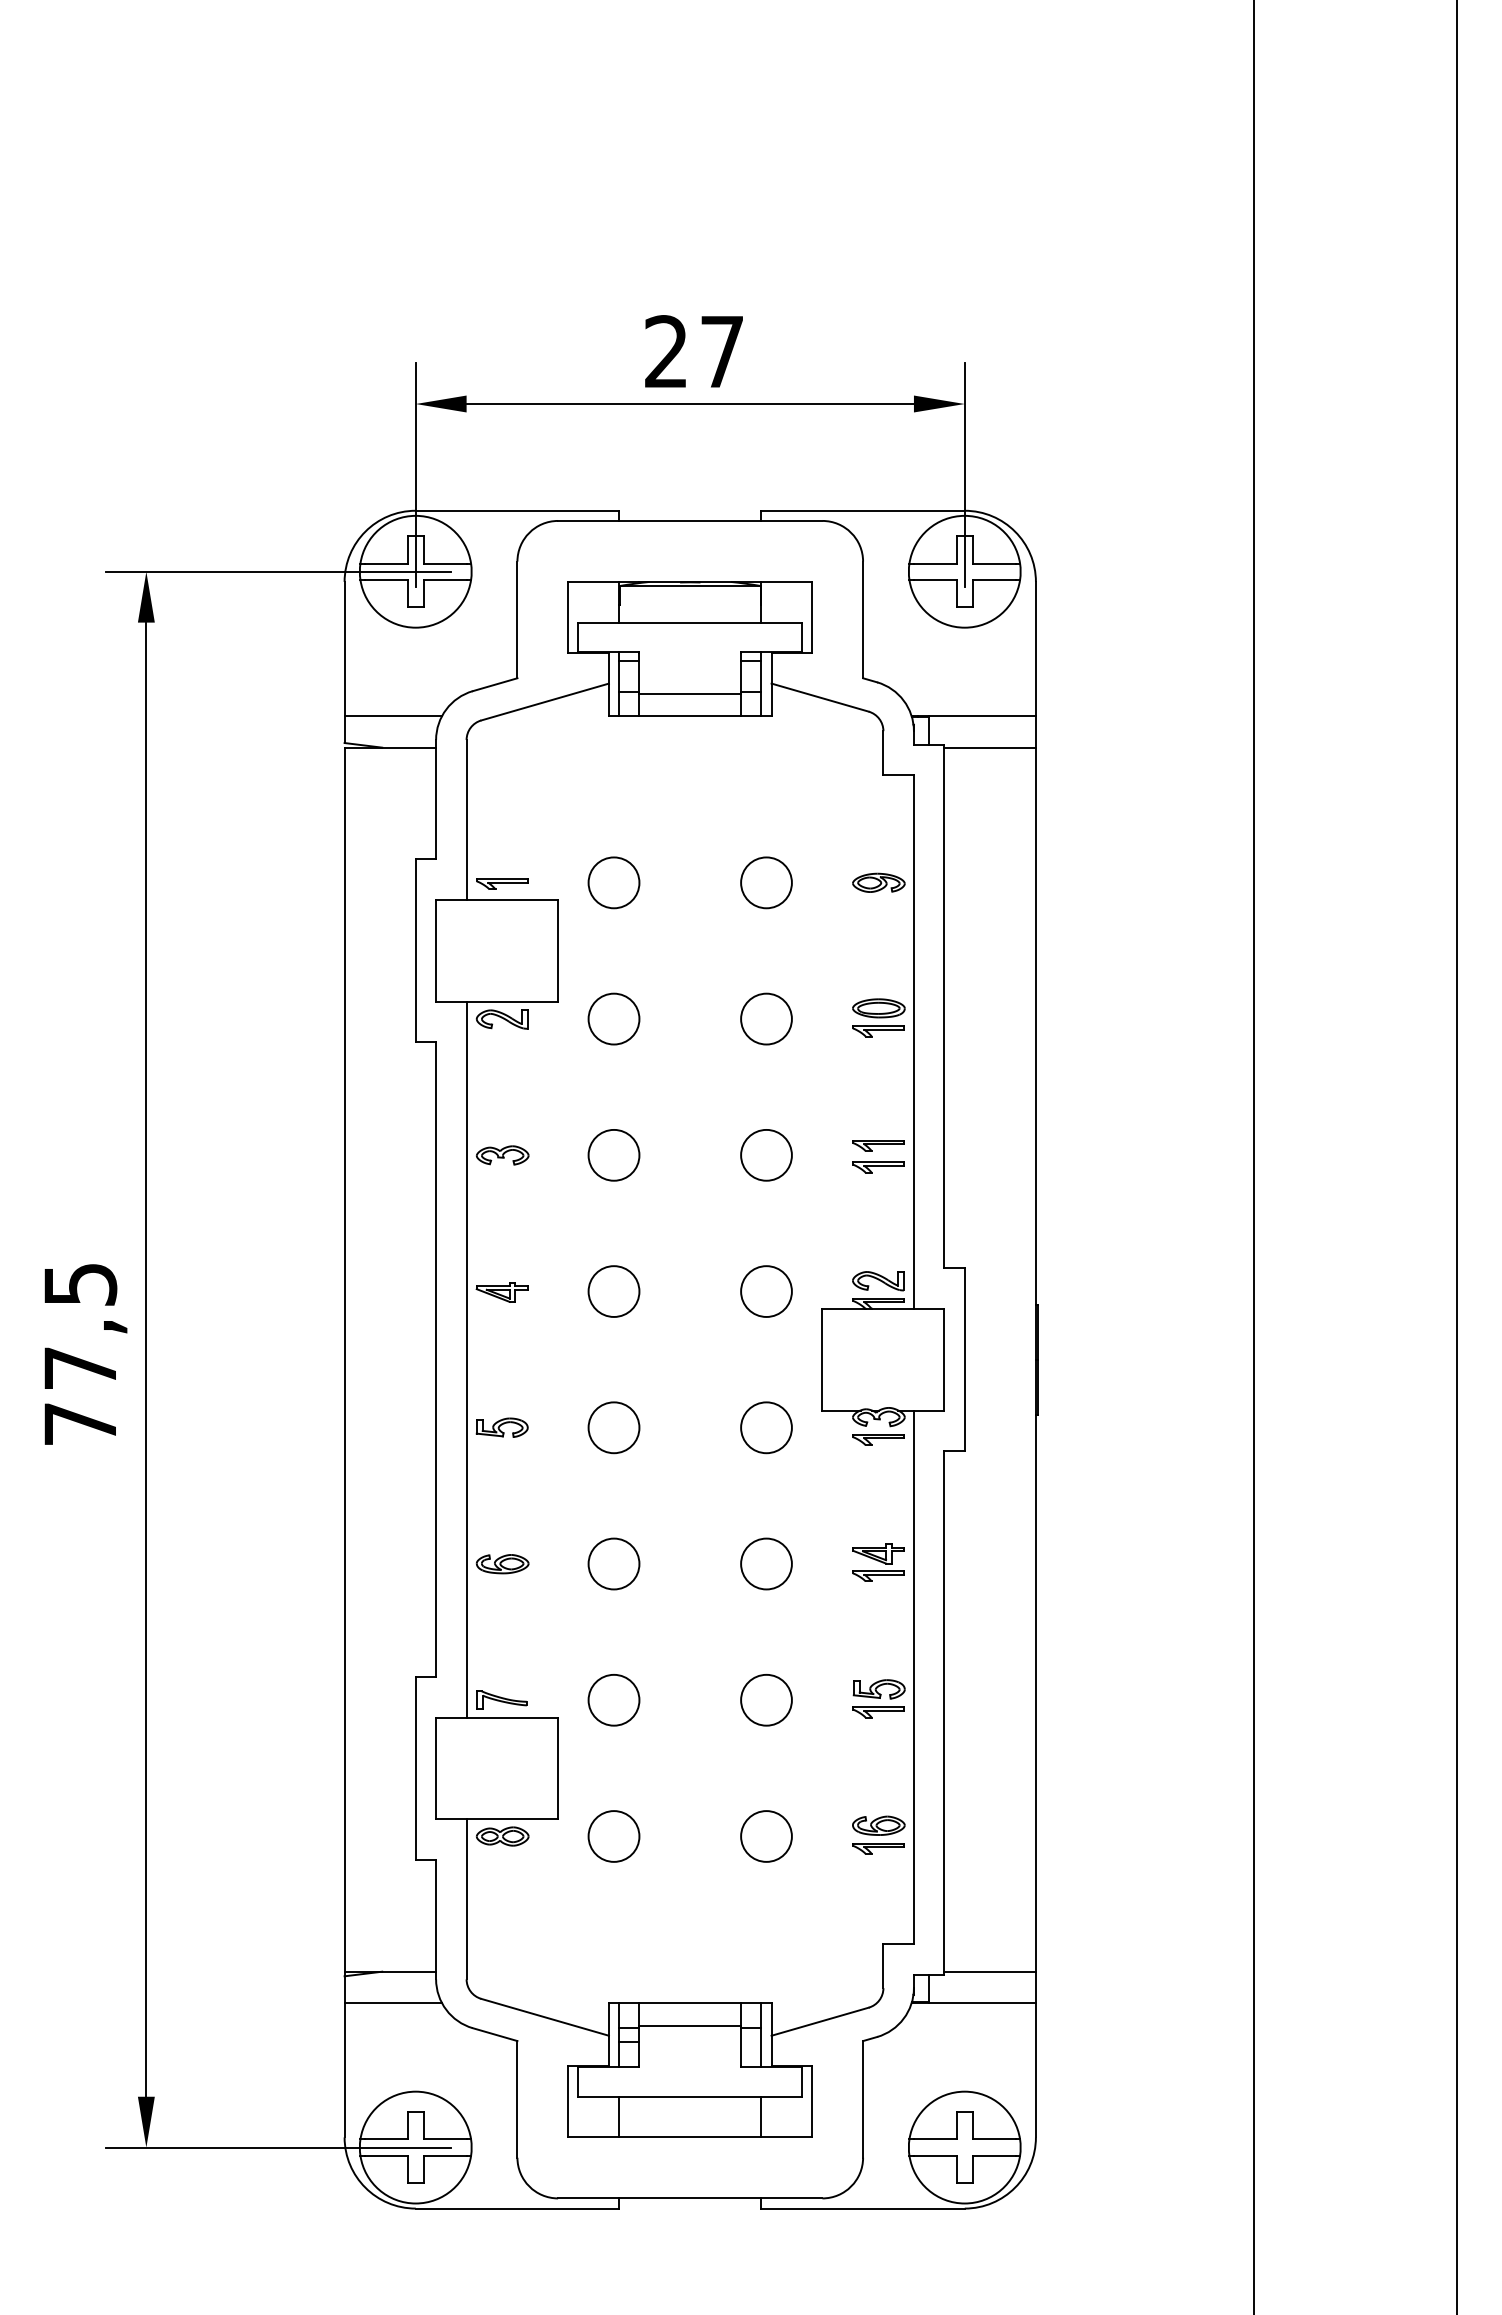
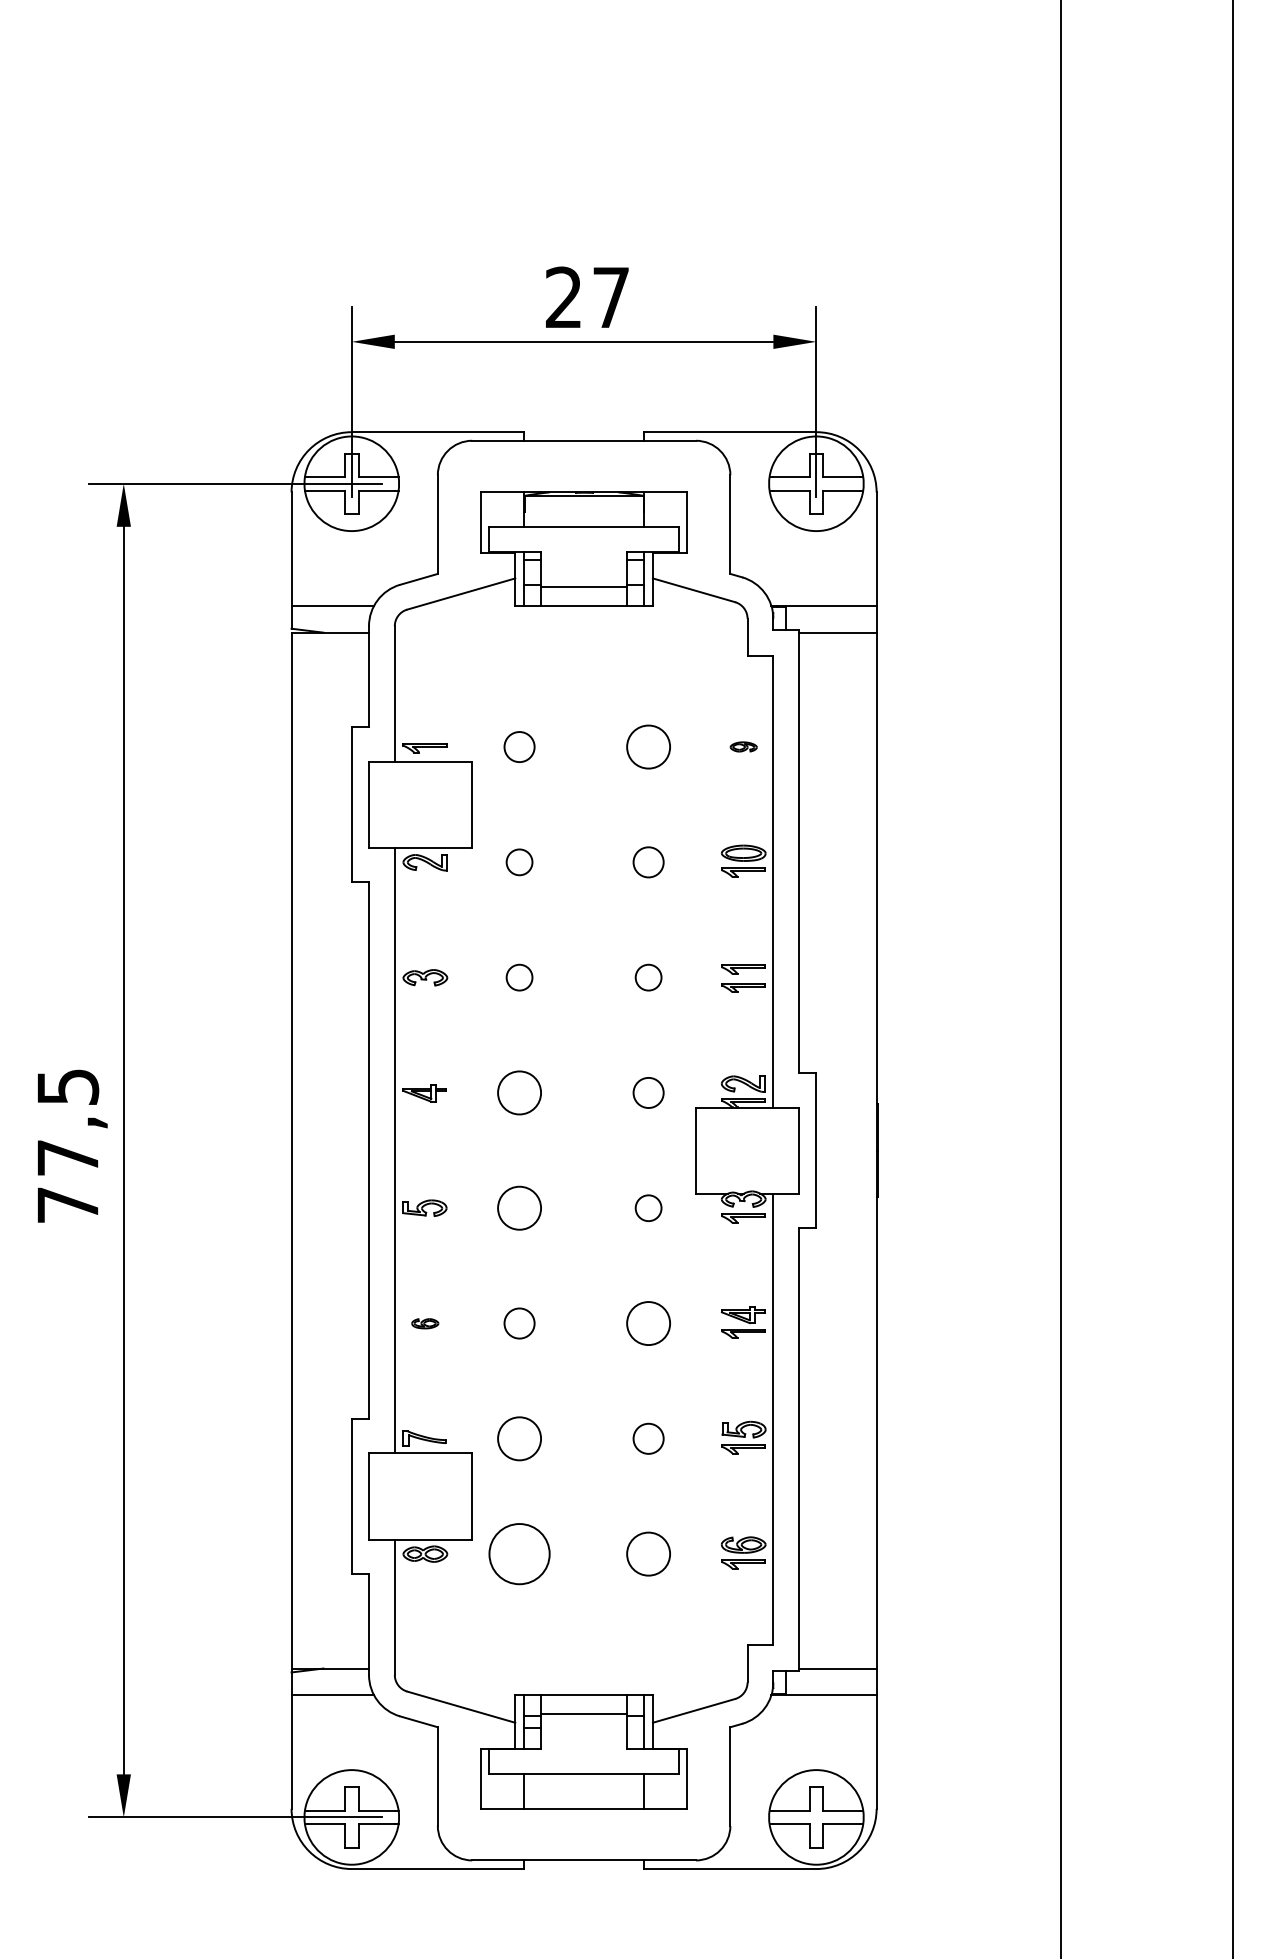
circle: (613, 882) -> (519, 746), size x0.7
part: (878, 882) -> (743, 746), size x0.6
circle: (613, 1018) -> (519, 861), size x0.6
circle: (766, 1018) -> (648, 861), size x0.7
circle: (613, 1154) -> (519, 976), size x0.6
circle: (766, 1154) -> (648, 976), size x0.6
circle: (766, 1291) -> (648, 1092), size x0.7
circle: (766, 1427) -> (648, 1208), size x0.6
circle: (613, 1563) -> (519, 1323), size x0.7
part: (502, 1564) -> (425, 1323), size x0.6
circle: (766, 1699) -> (648, 1438), size x0.7
circle: (613, 1836) -> (519, 1554), size x1.4

